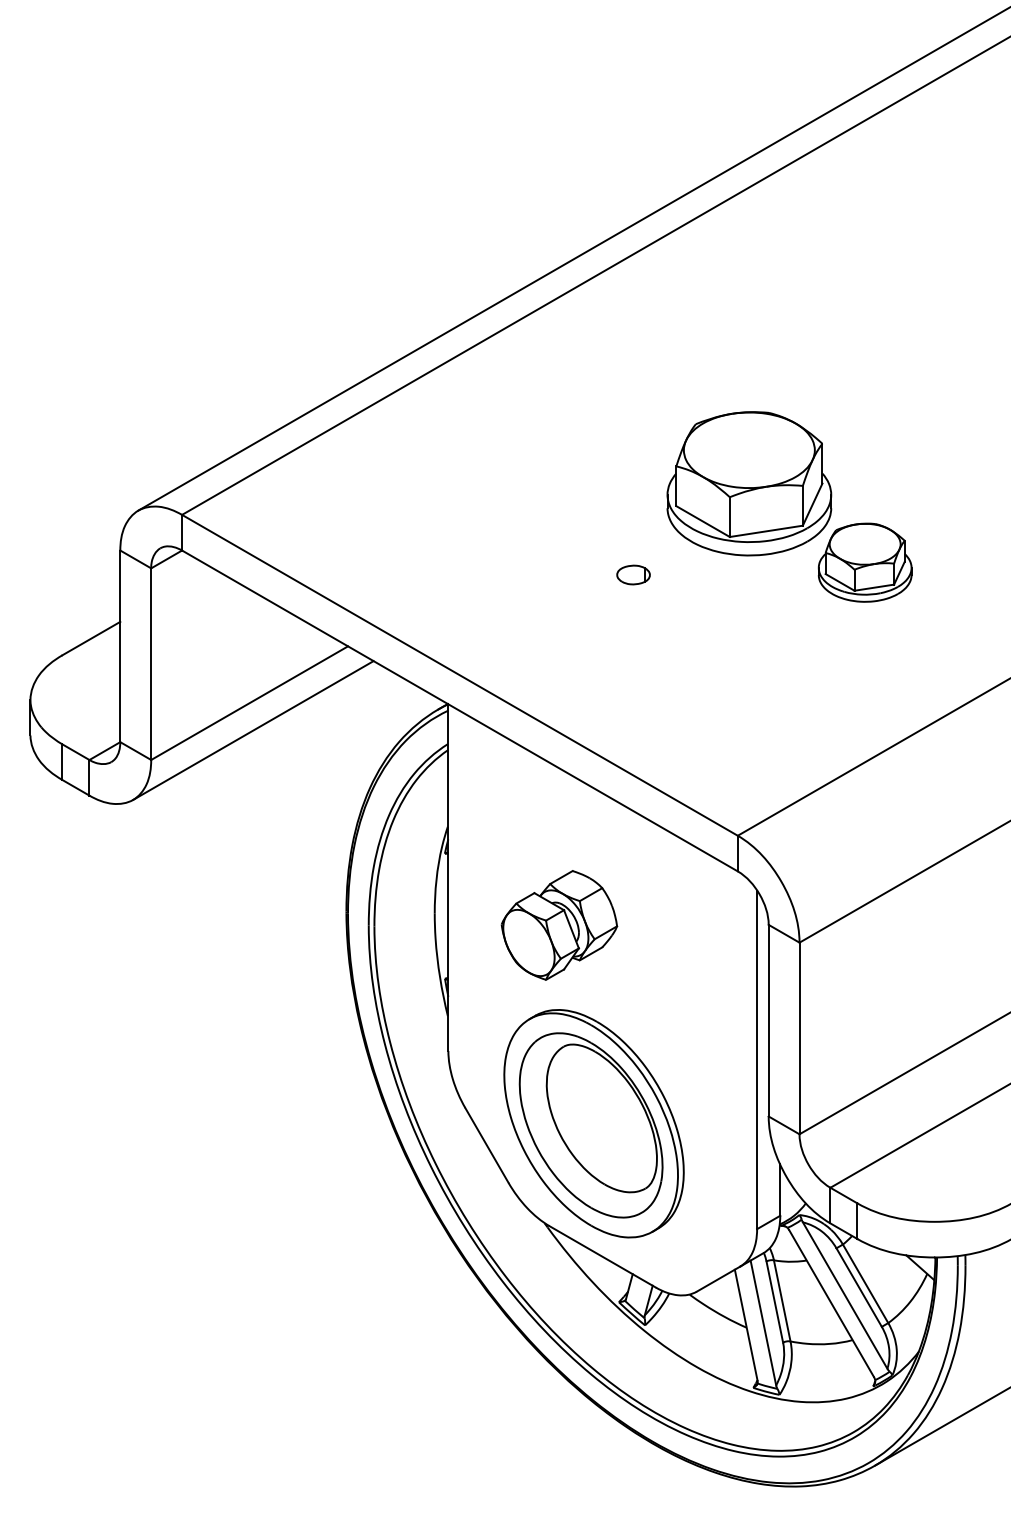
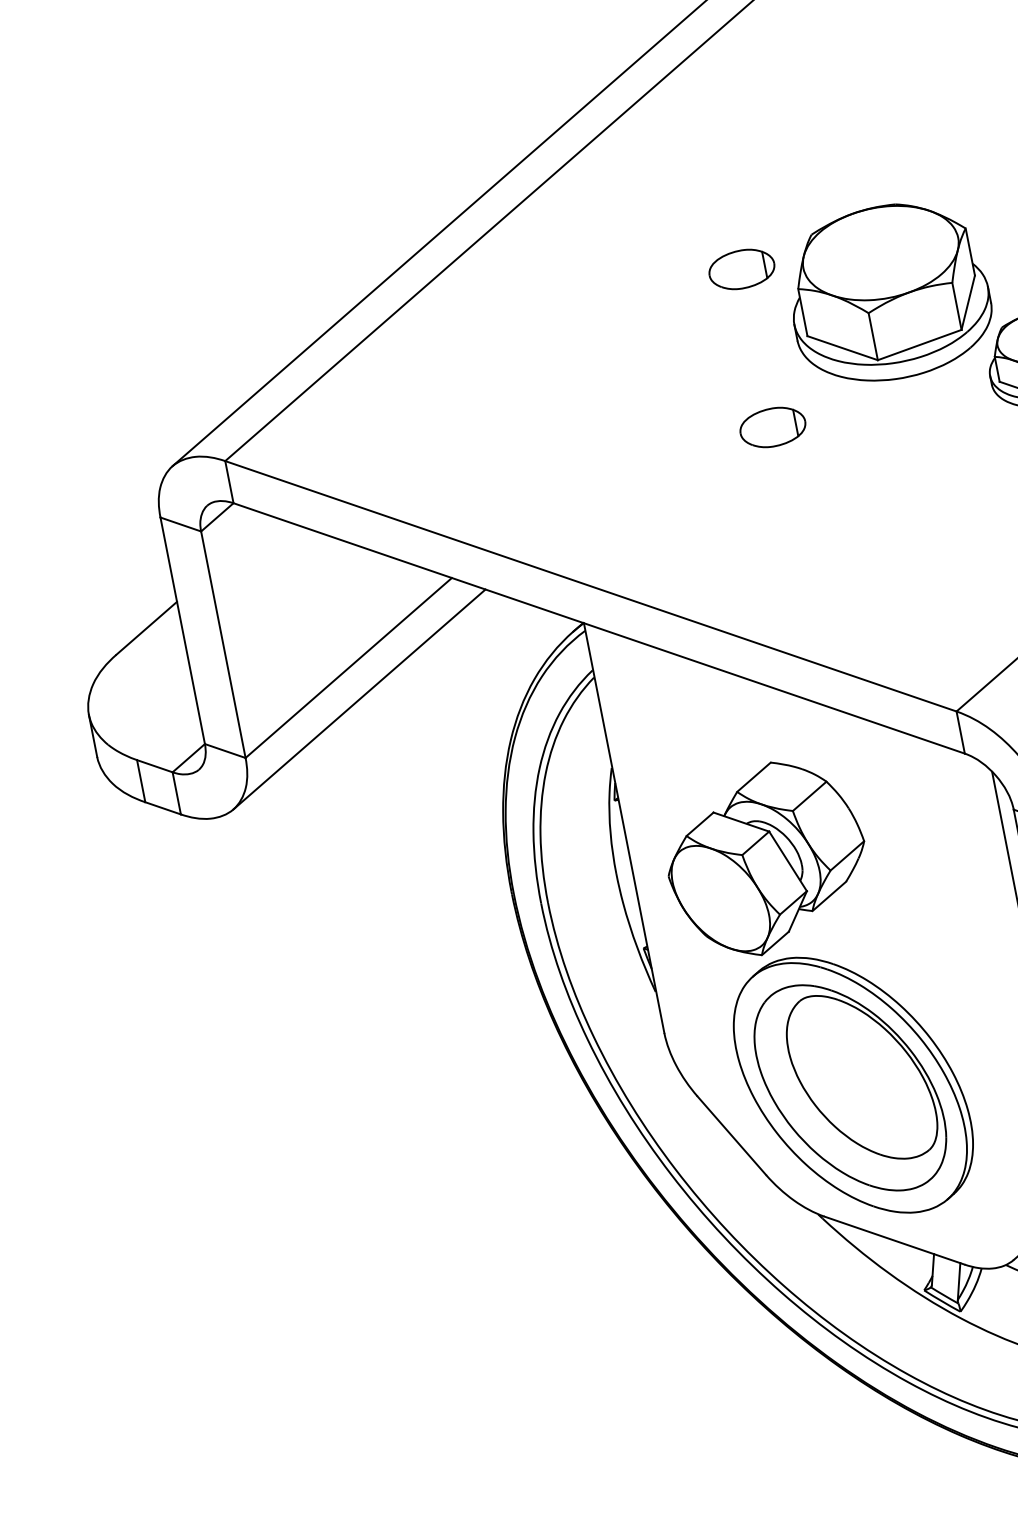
part: (633, 440) -> (741, 268), added
part: (633, 574) -> (772, 426), size x1.67
part: (559, 925) -> (766, 858), size x1.43

